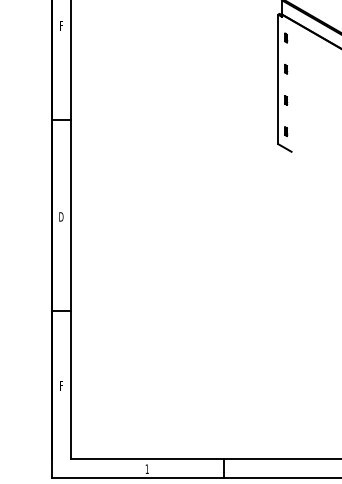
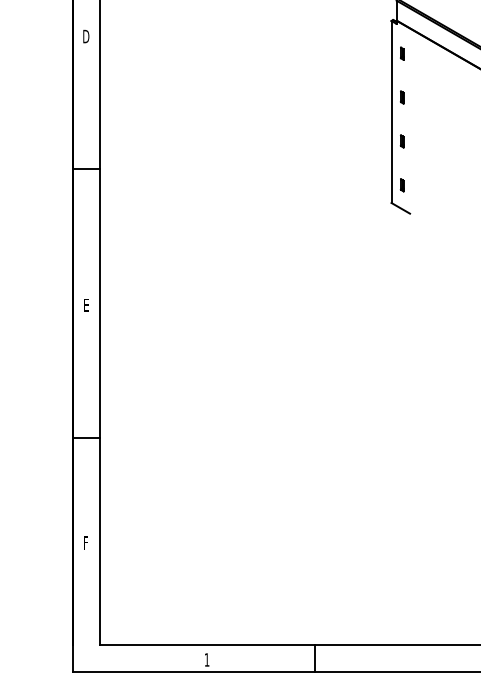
text: (61, 25) -> (86, 36), F -> D
text: (61, 216) -> (86, 304), D -> E

